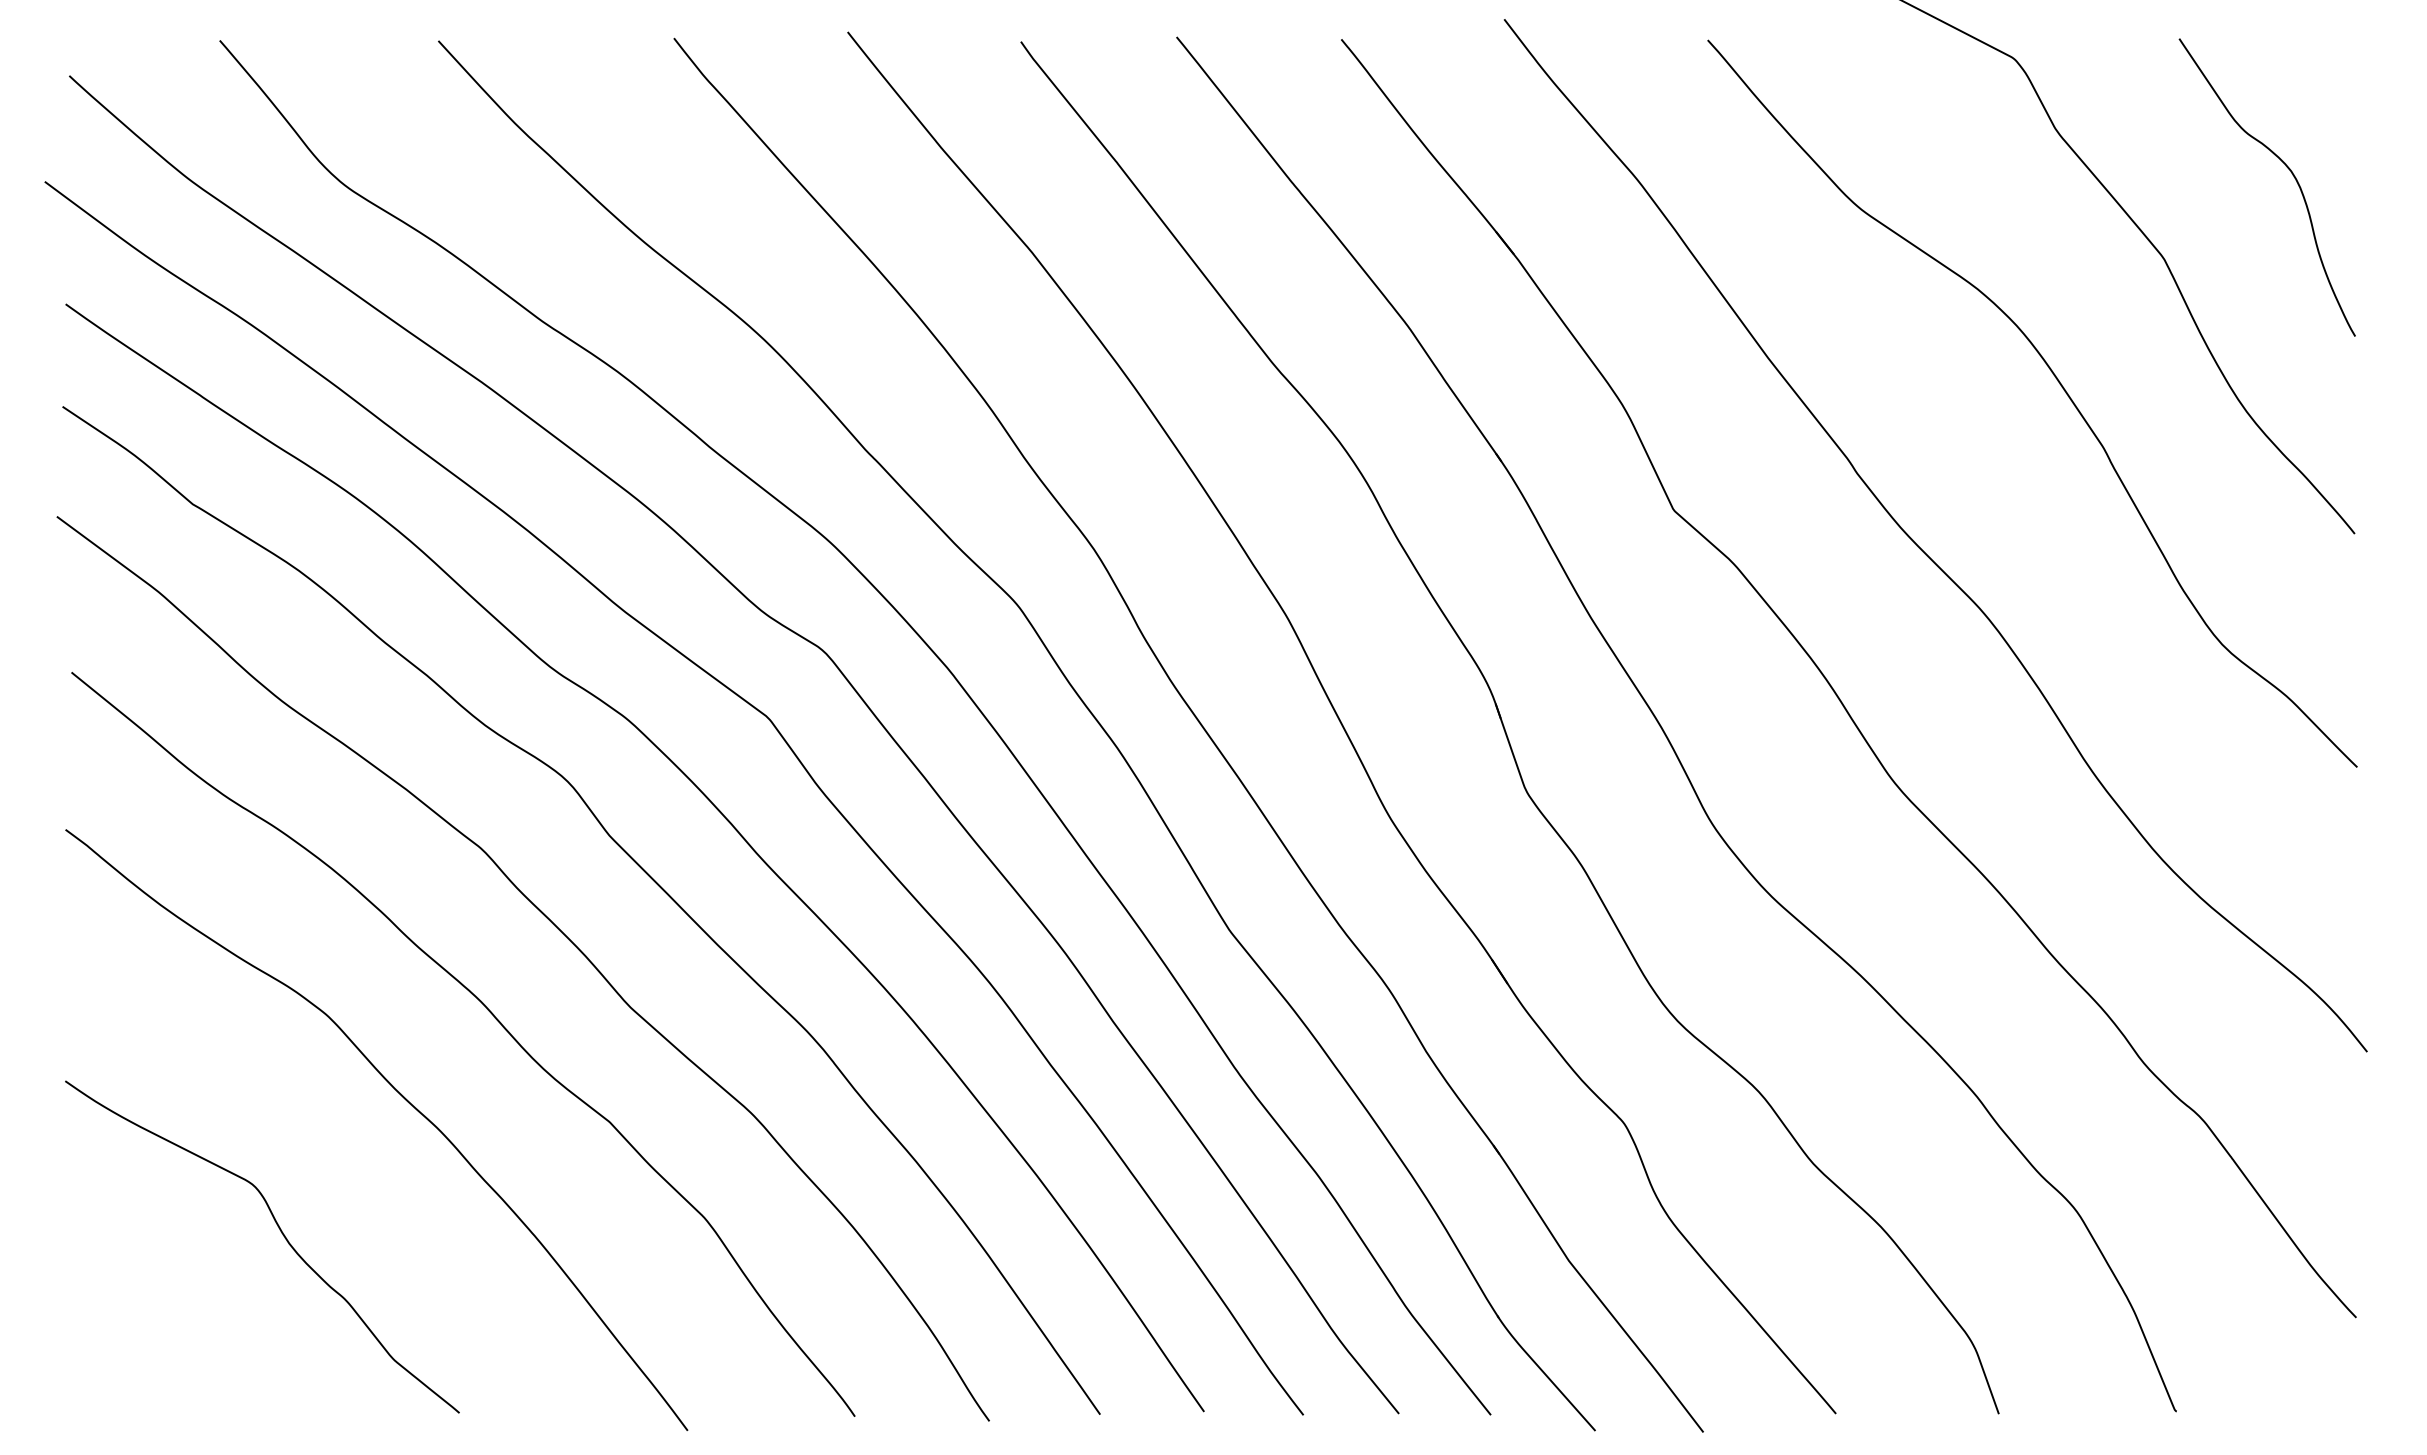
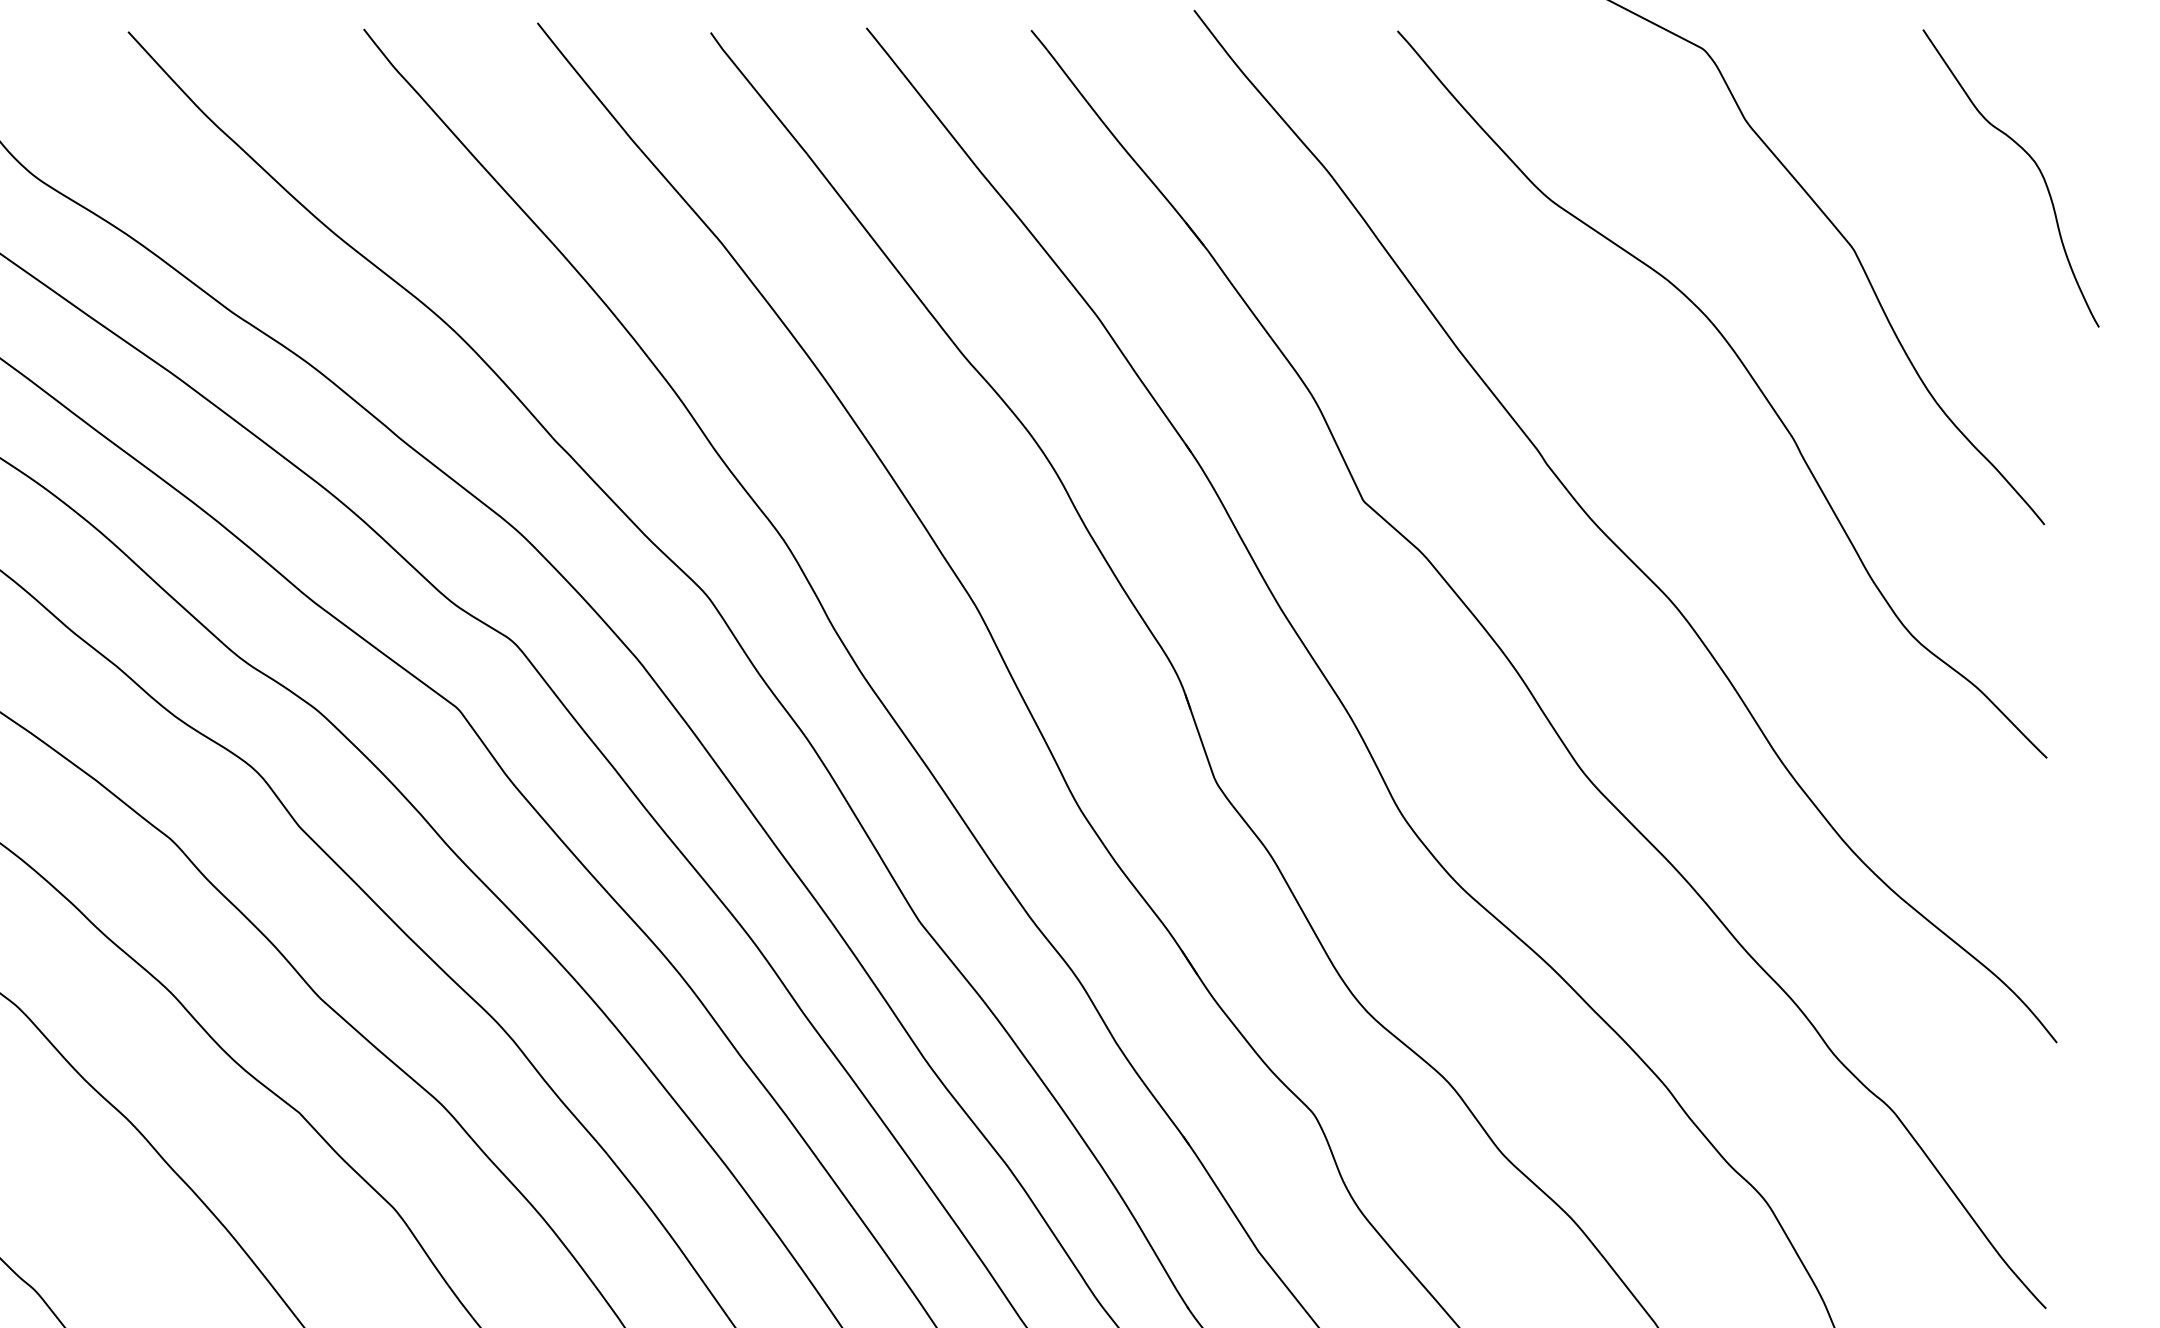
curve: (2286, 167) -> (2030, 158), moved

